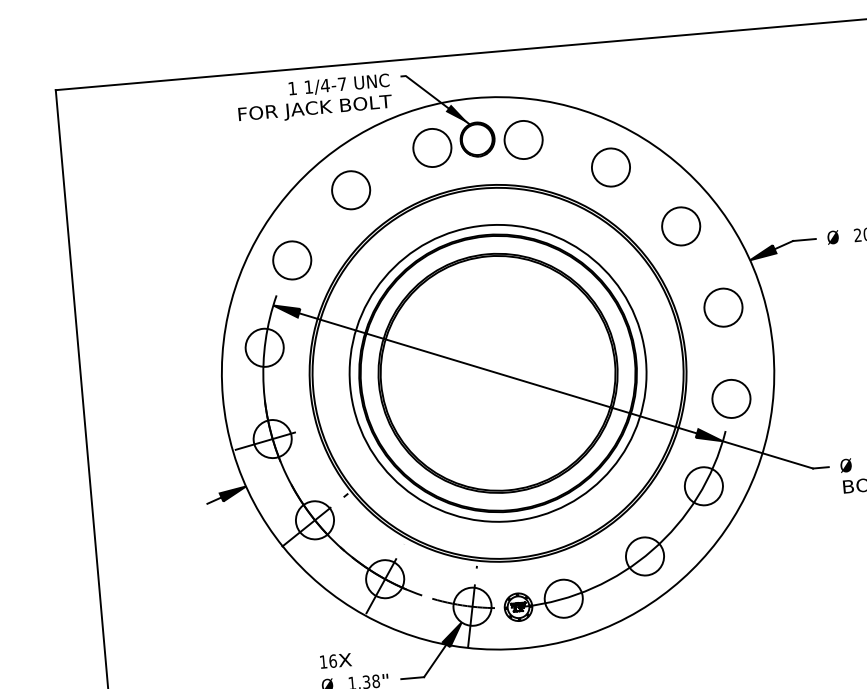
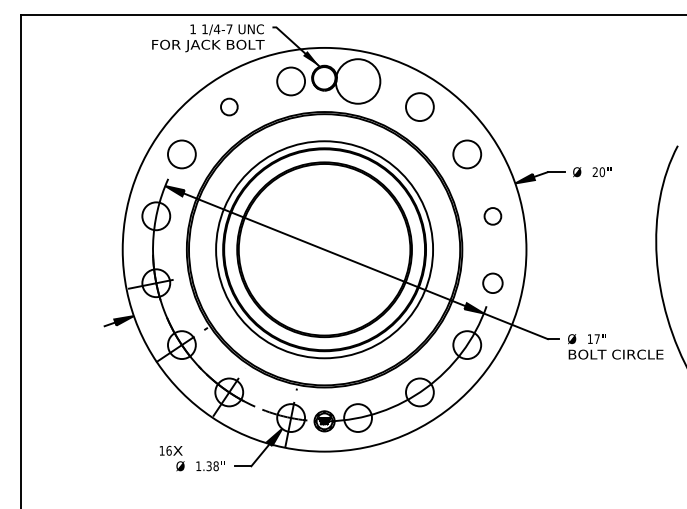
circle: (524, 139) -> (358, 81), size x1.6
circle: (351, 189) -> (229, 106), size x0.6
circle: (722, 307) -> (492, 216), size x0.6
circle: (730, 399) -> (492, 283), size x0.7
text: (336, 660) -> (171, 450), moved

